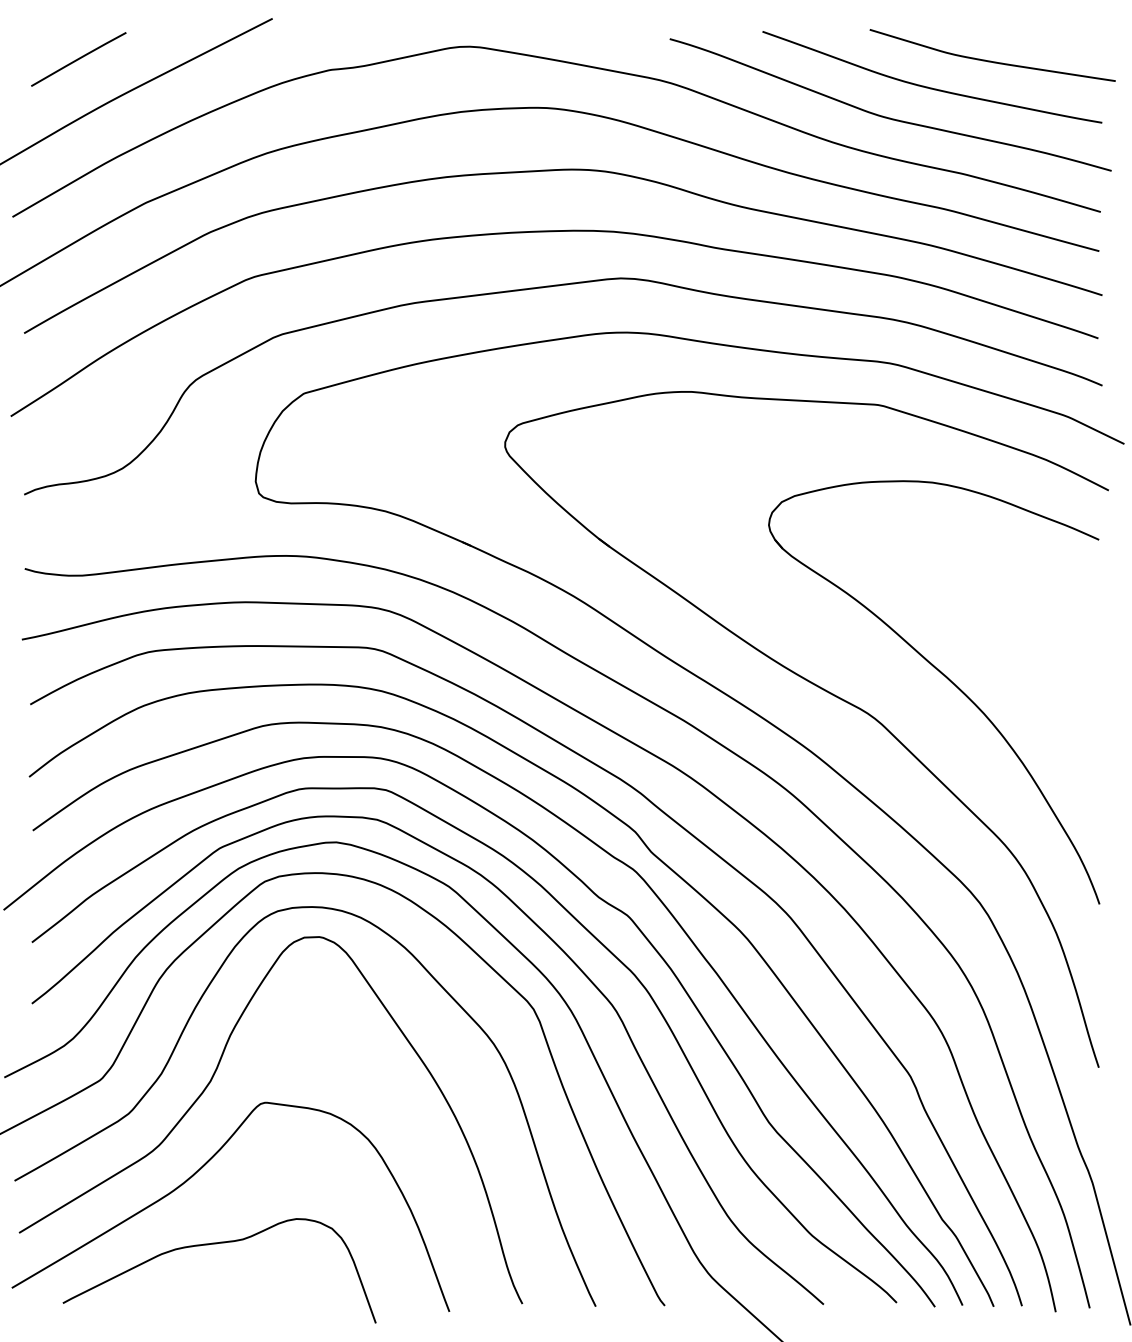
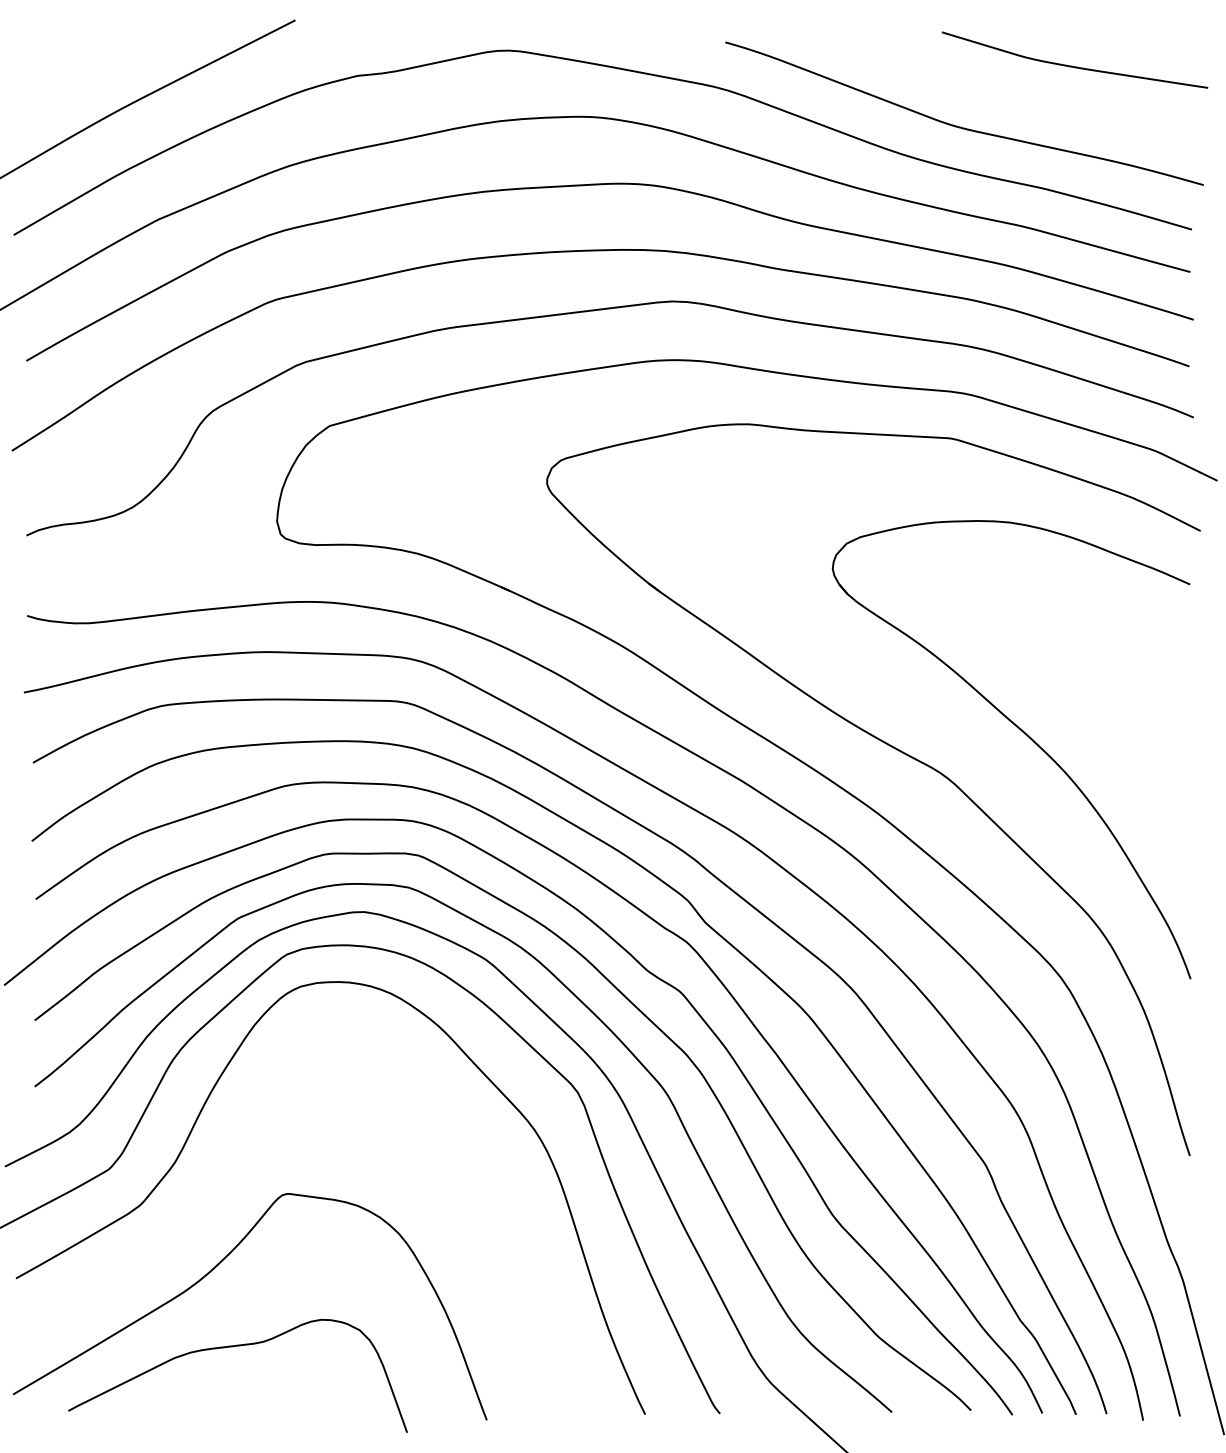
line: (78, 59) -> (85, 64), removed
curve: (928, 86) -> (1005, 93), removed
curve: (210, 1083) -> (228, 1173), removed

